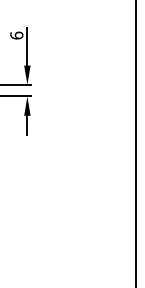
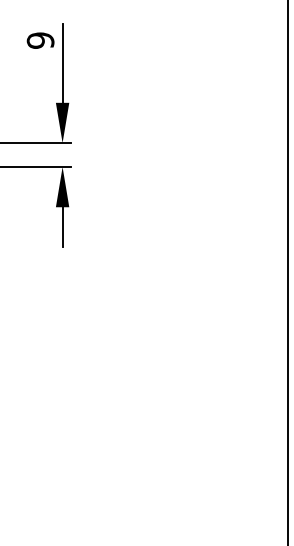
text: (16, 35) -> (39, 40), 6 -> 9

